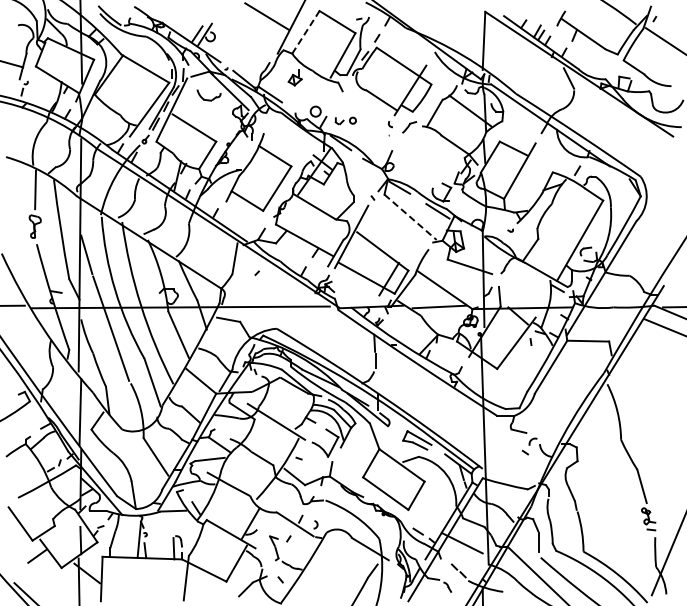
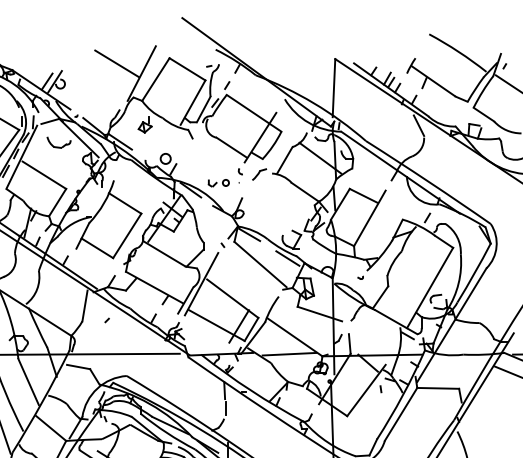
line: (306, 31) -> (156, 78), dashed -> solid
part: (345, 120) -> (218, 182), moved
line: (410, 217) -> (260, 264), dashed -> solid

